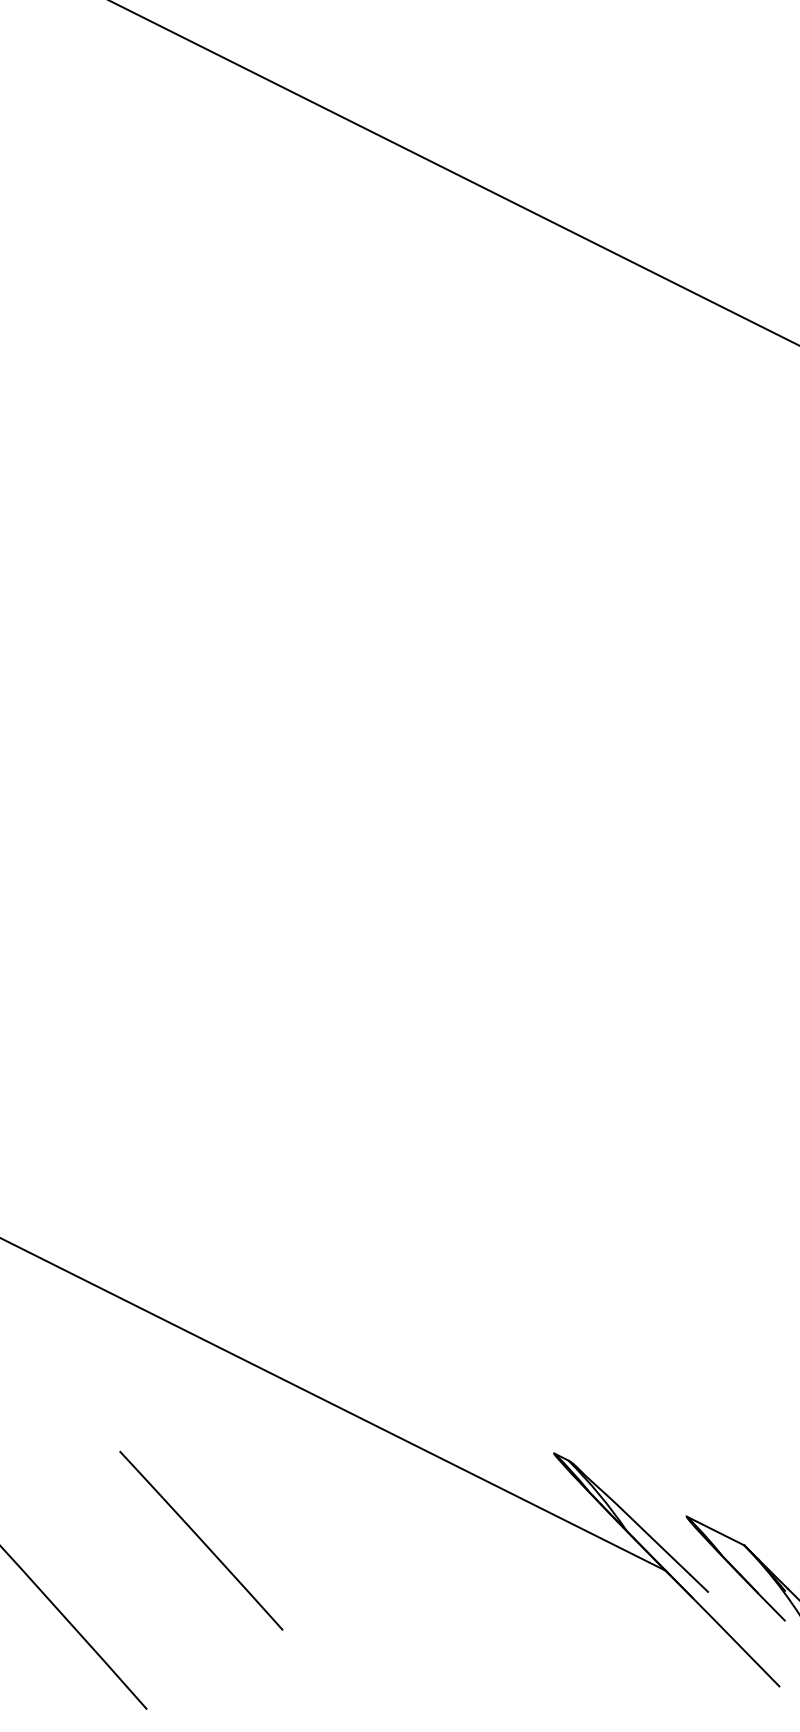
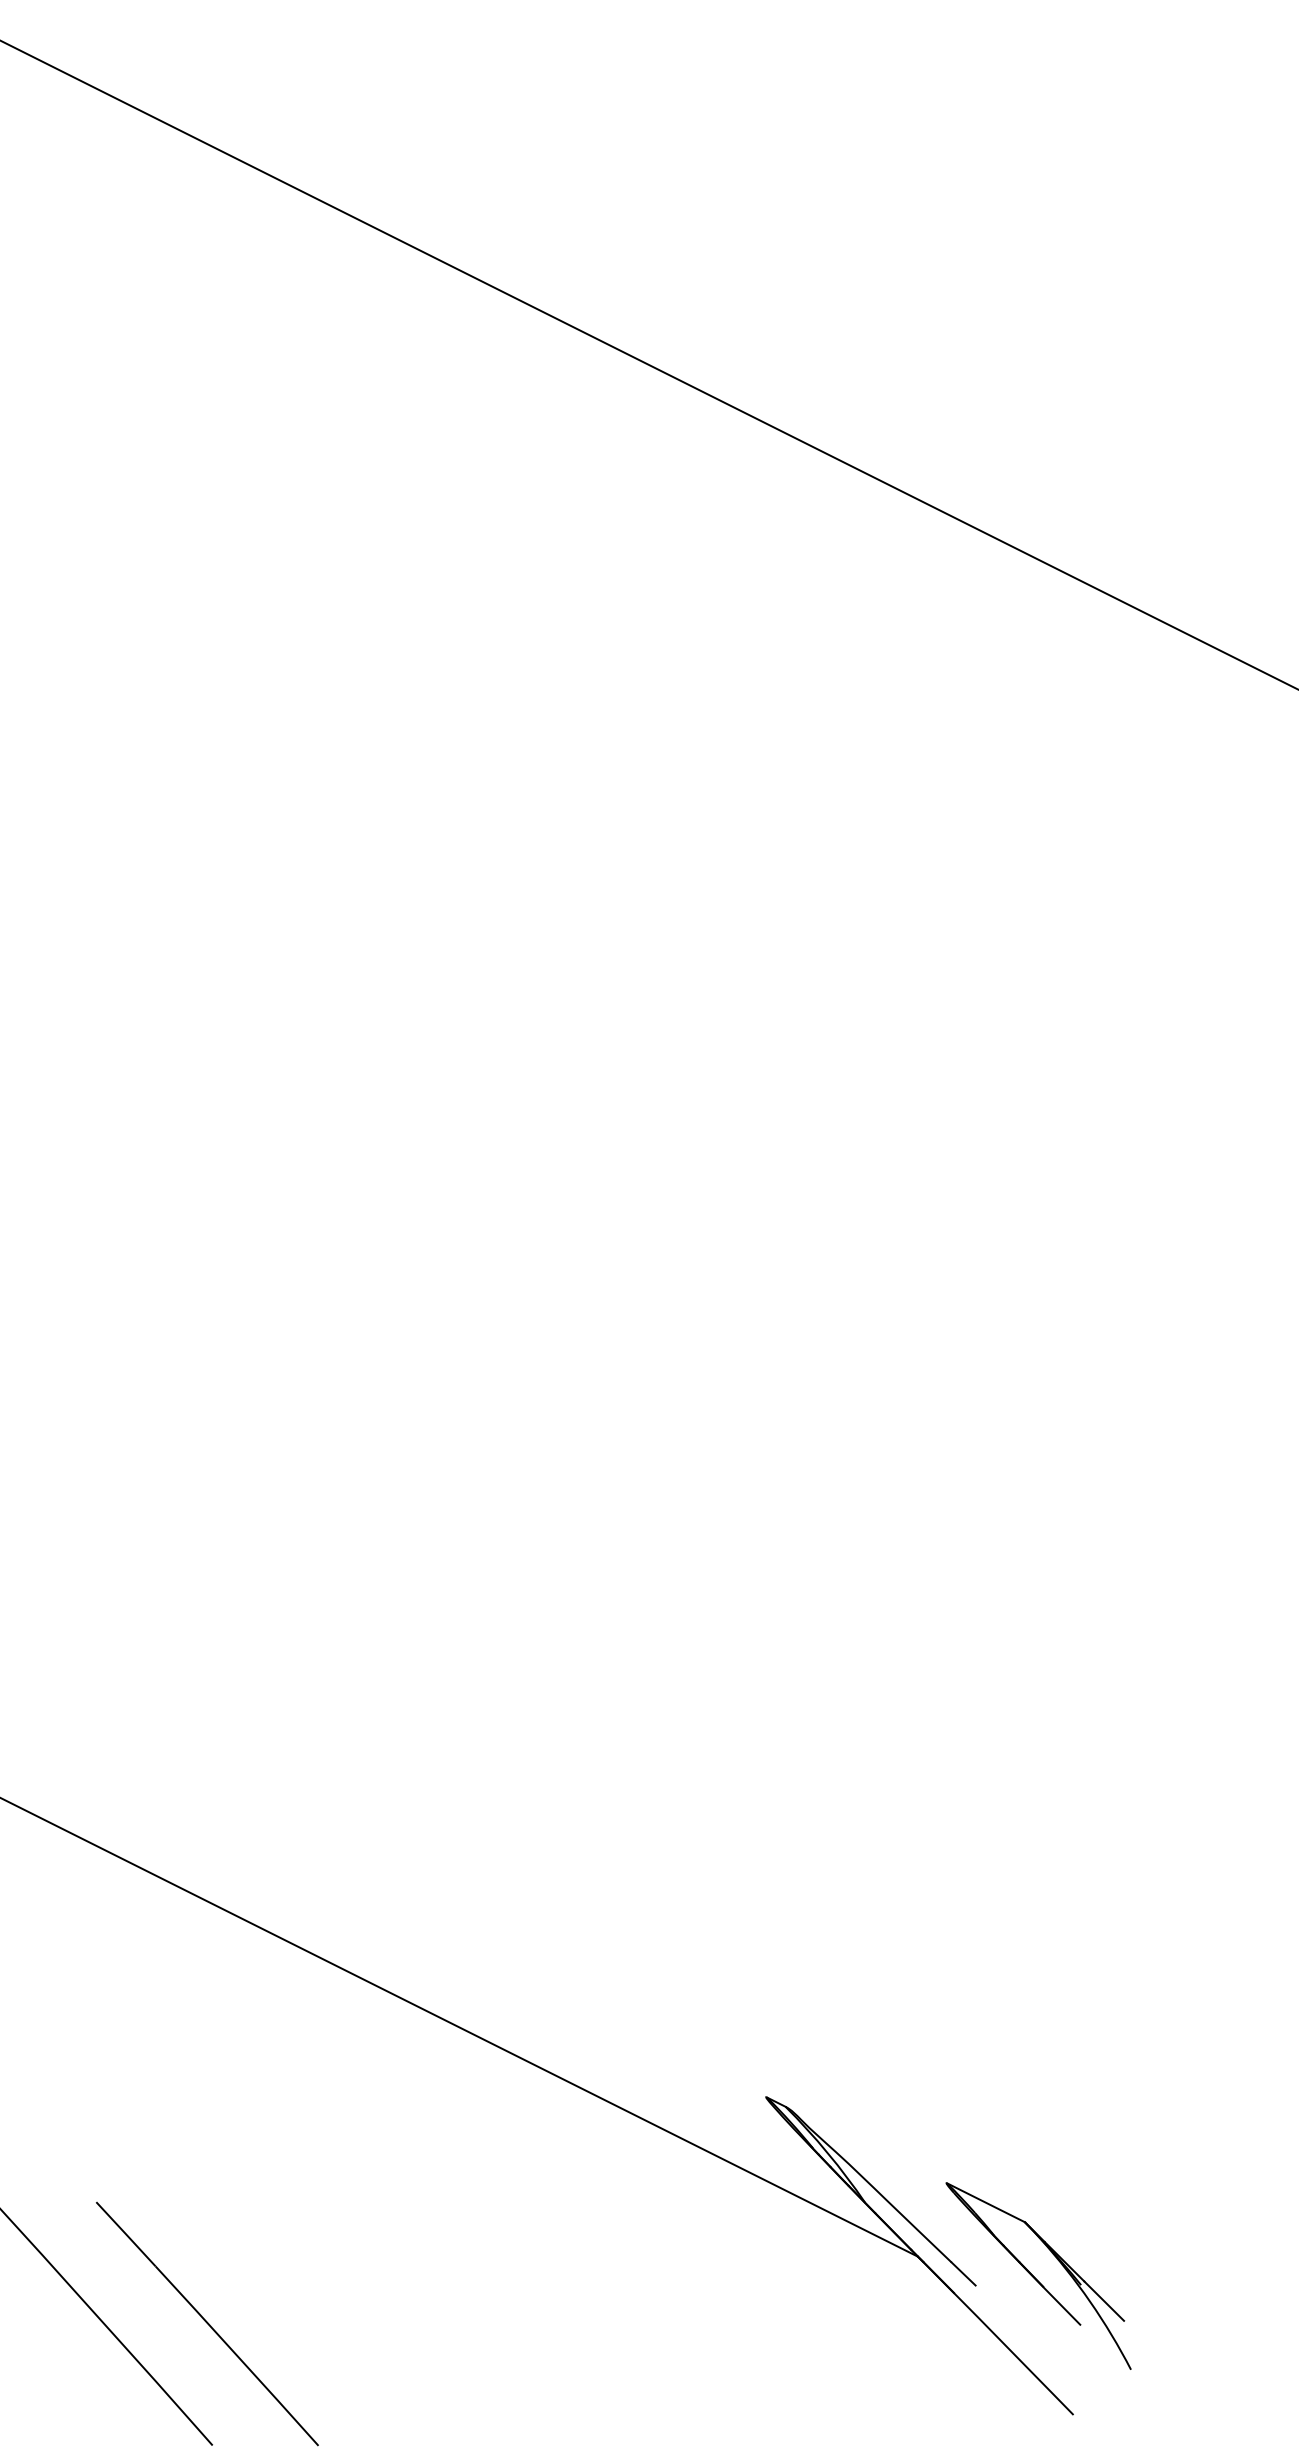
line: (201, 1540) -> (207, 2323), moved

